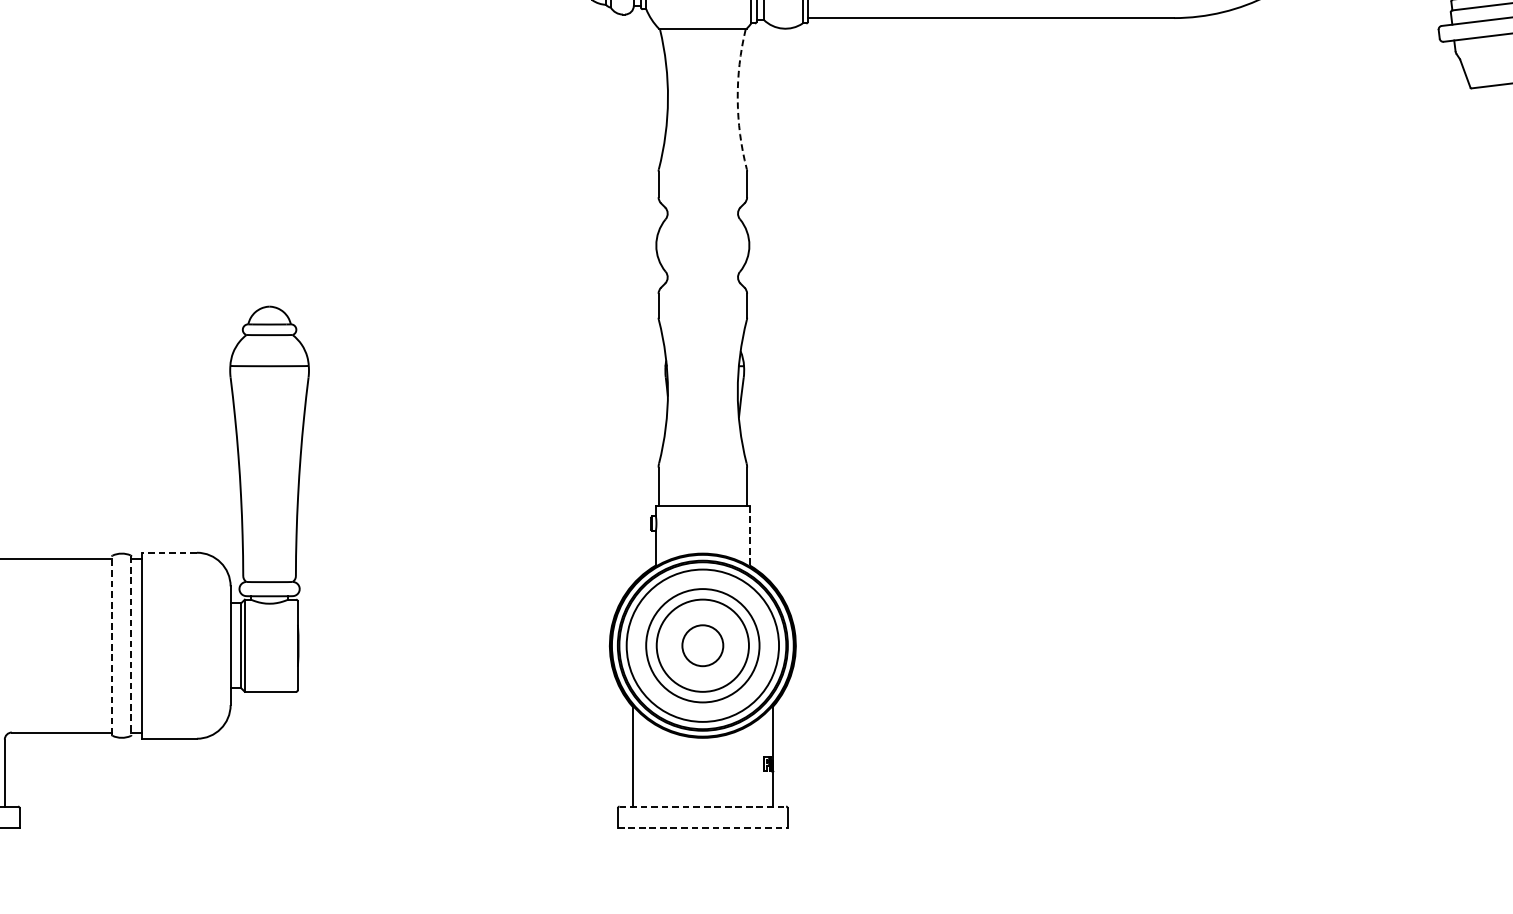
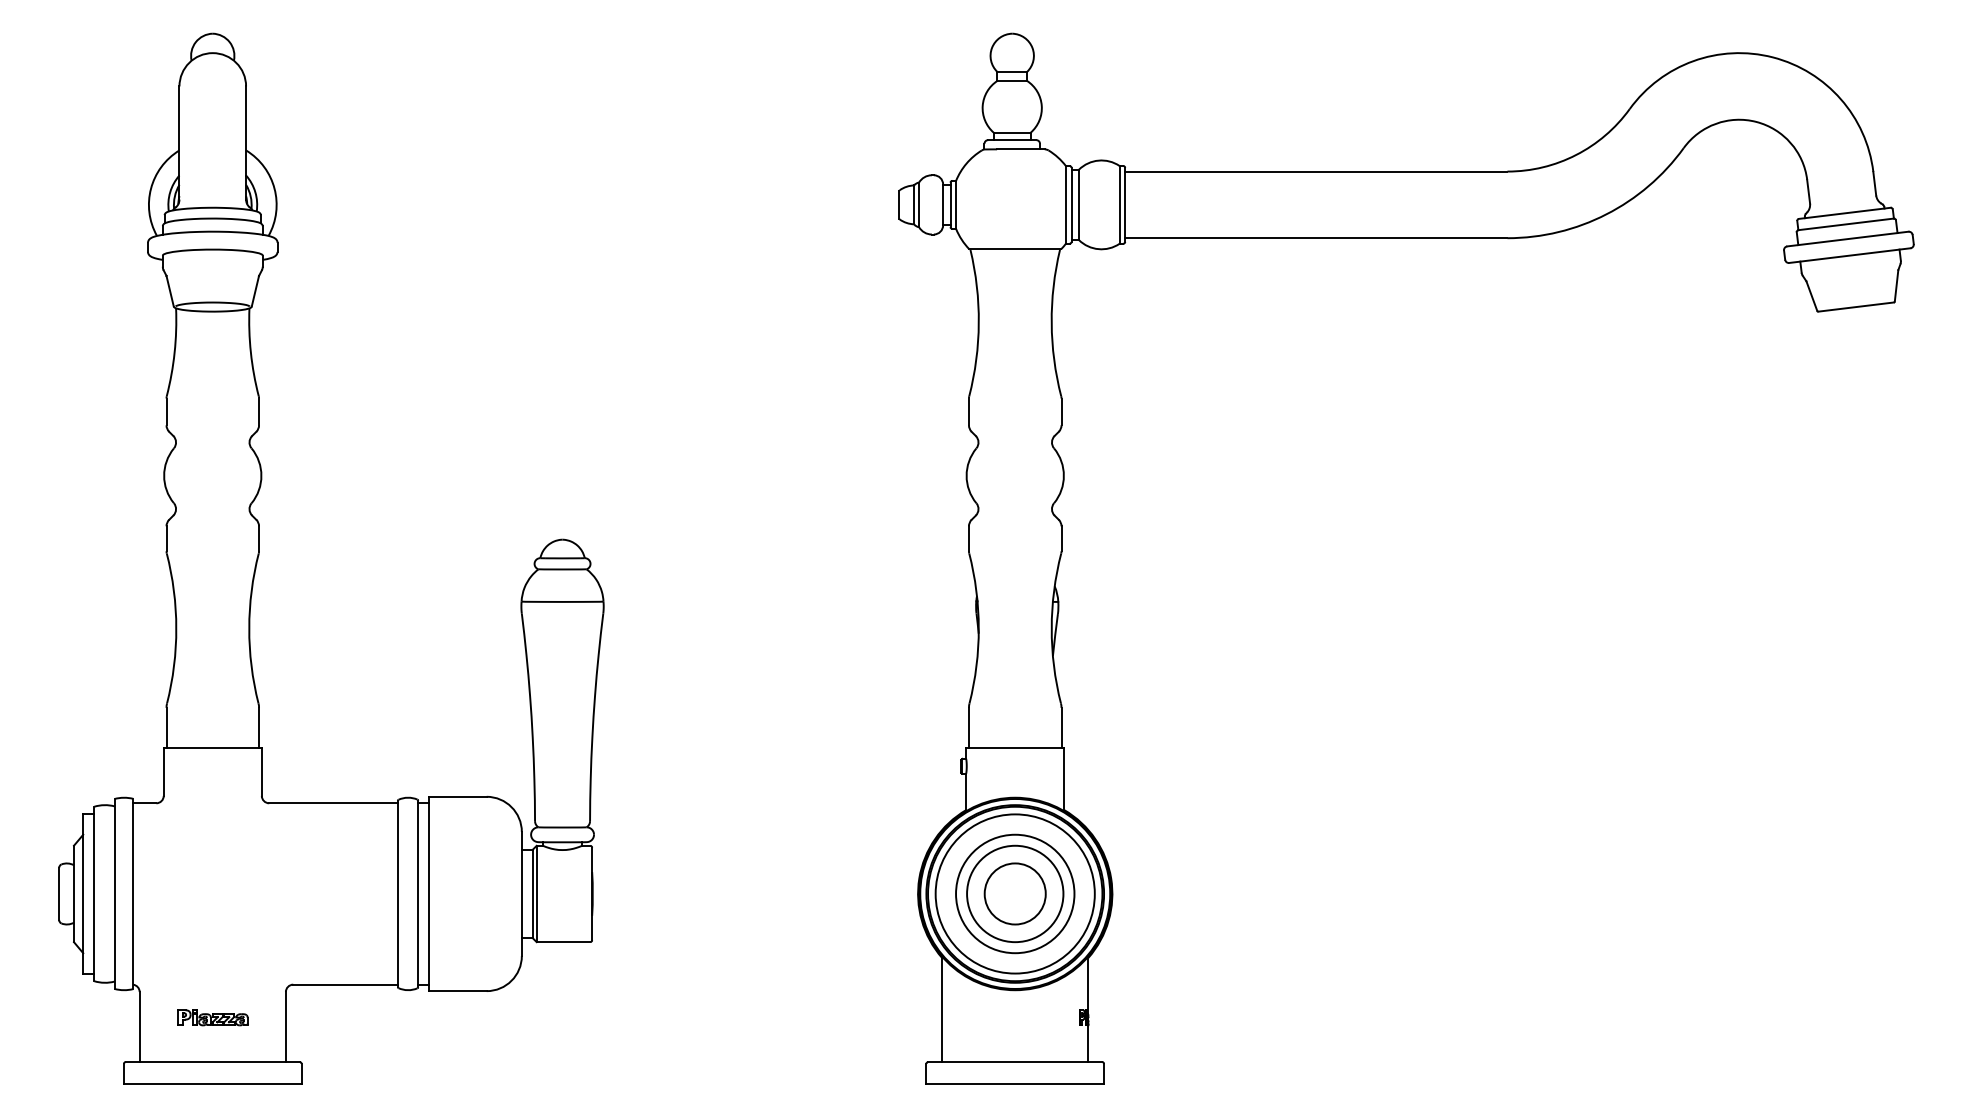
arc: (737, 99) -> (1051, 323), dashed -> solid
line: (750, 536) -> (1064, 779), dashed -> solid
line: (169, 552) -> (458, 796), dashed -> solid
line: (111, 645) -> (397, 893), dashed -> solid
circle: (702, 645) -> (1014, 893), size x1.43
line: (131, 646) -> (418, 894), dashed -> solid
line: (703, 807) -> (1015, 1062), dashed -> solid
line: (703, 828) -> (1015, 1084), dashed -> solid

